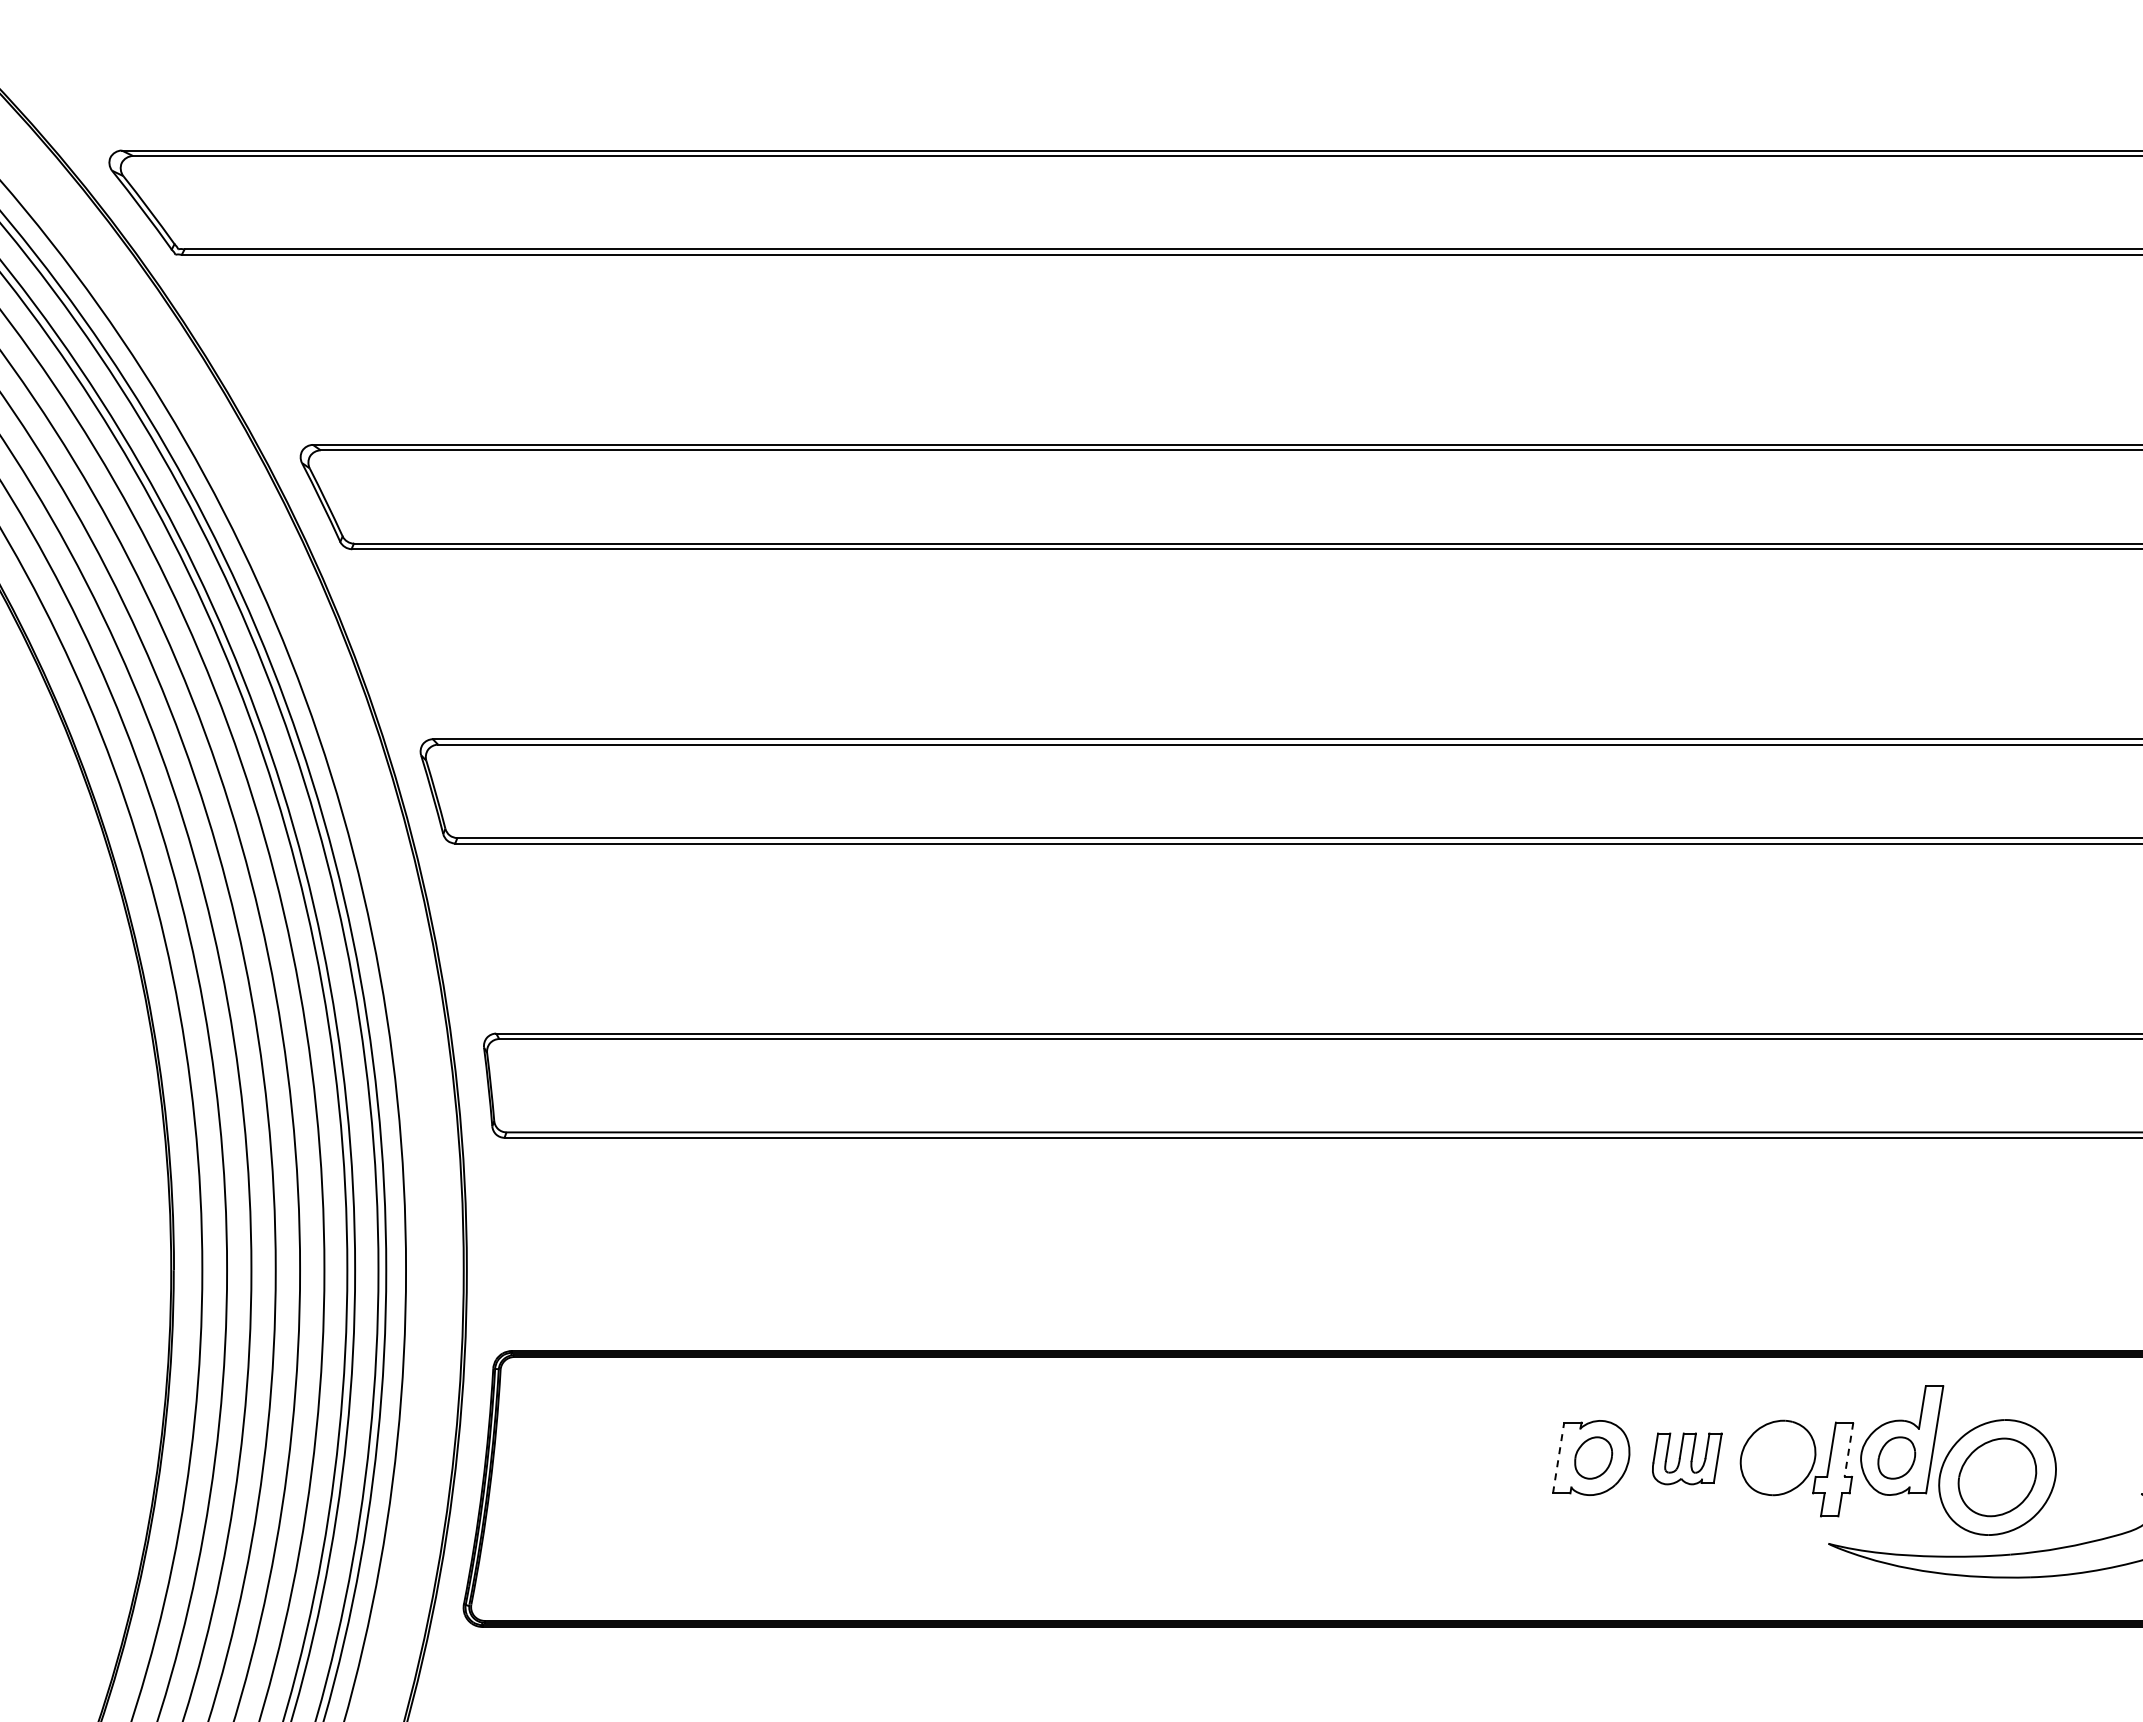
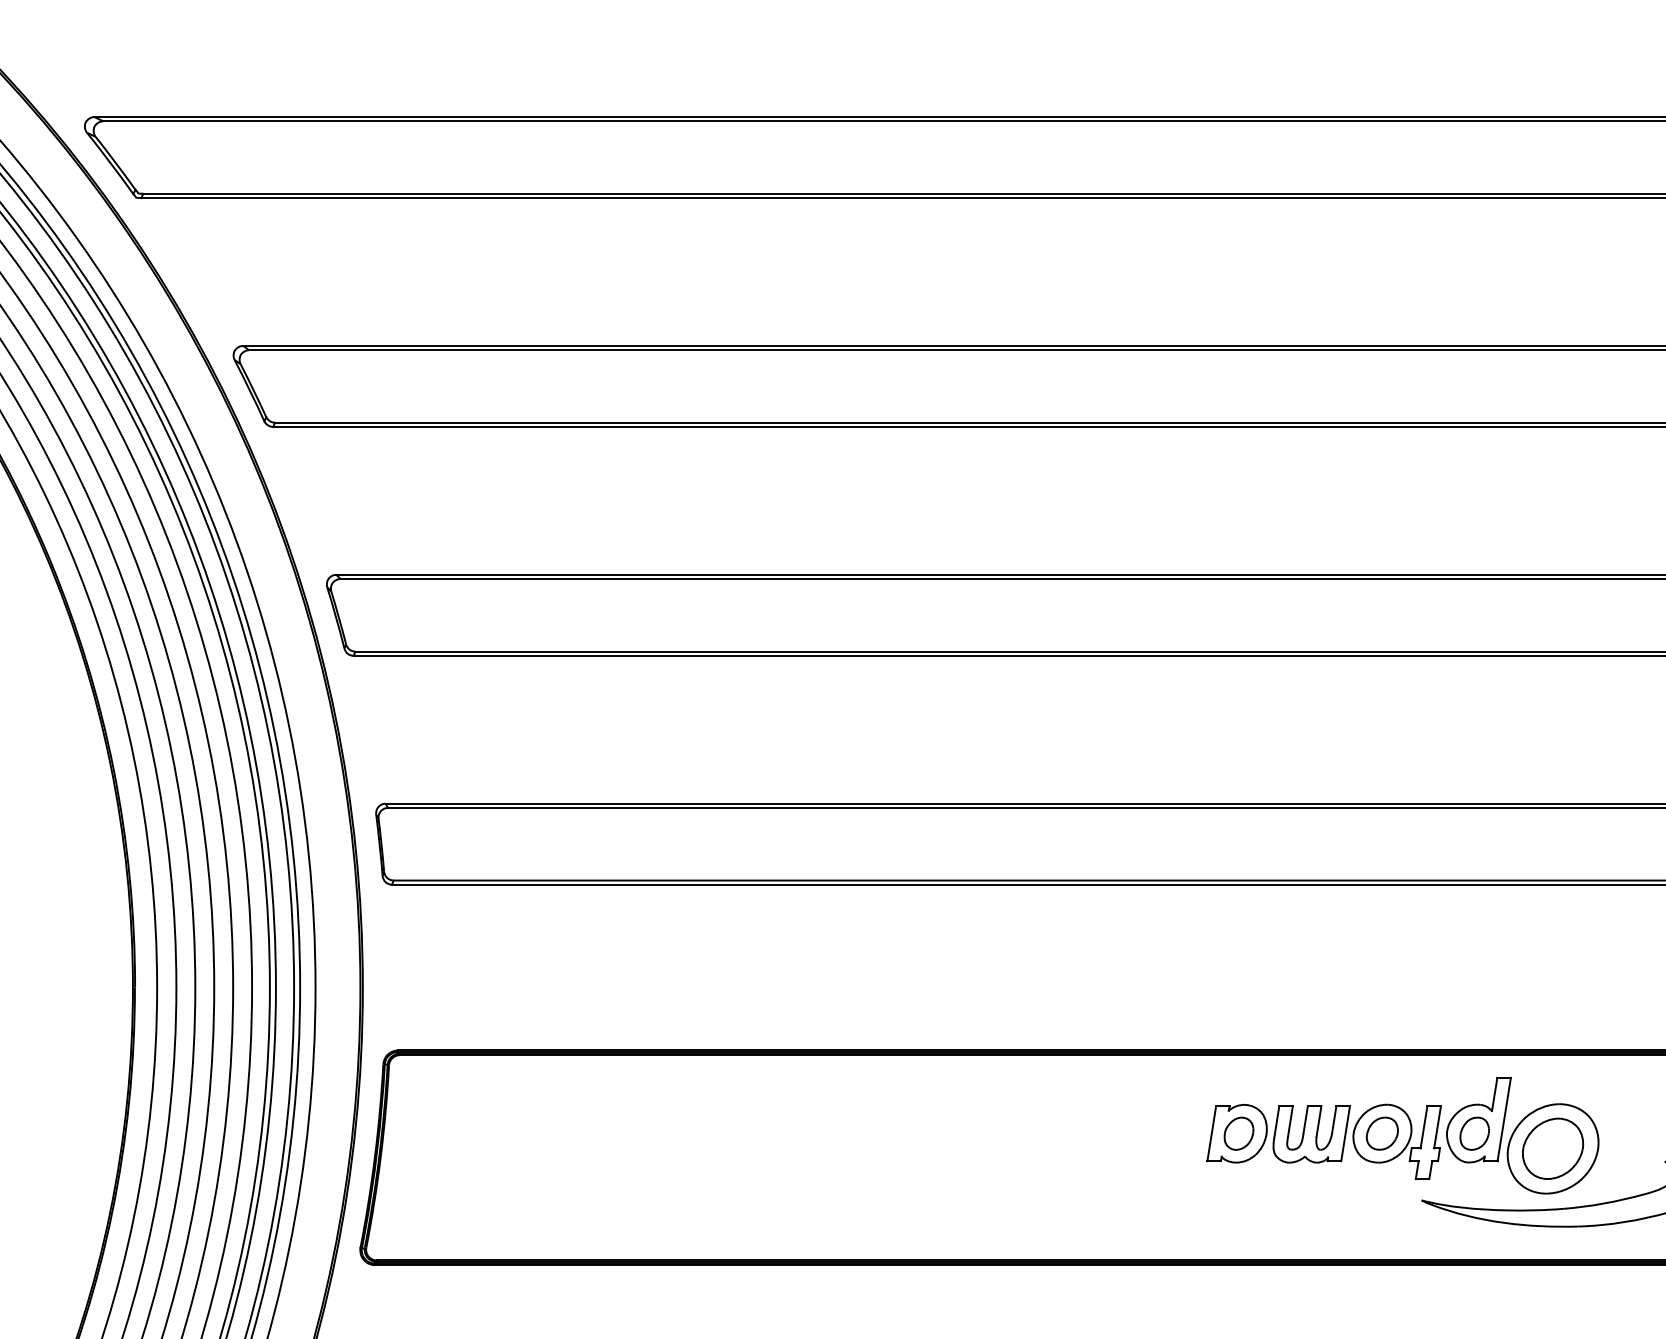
line: (1848, 1450) -> (1437, 1127), dashed -> solid
part: (1777, 1457) -> (1381, 1133), added
line: (1558, 1458) -> (1211, 1134), dashed -> solid
part: (1687, 1458) -> (1312, 1134), size x1.43

